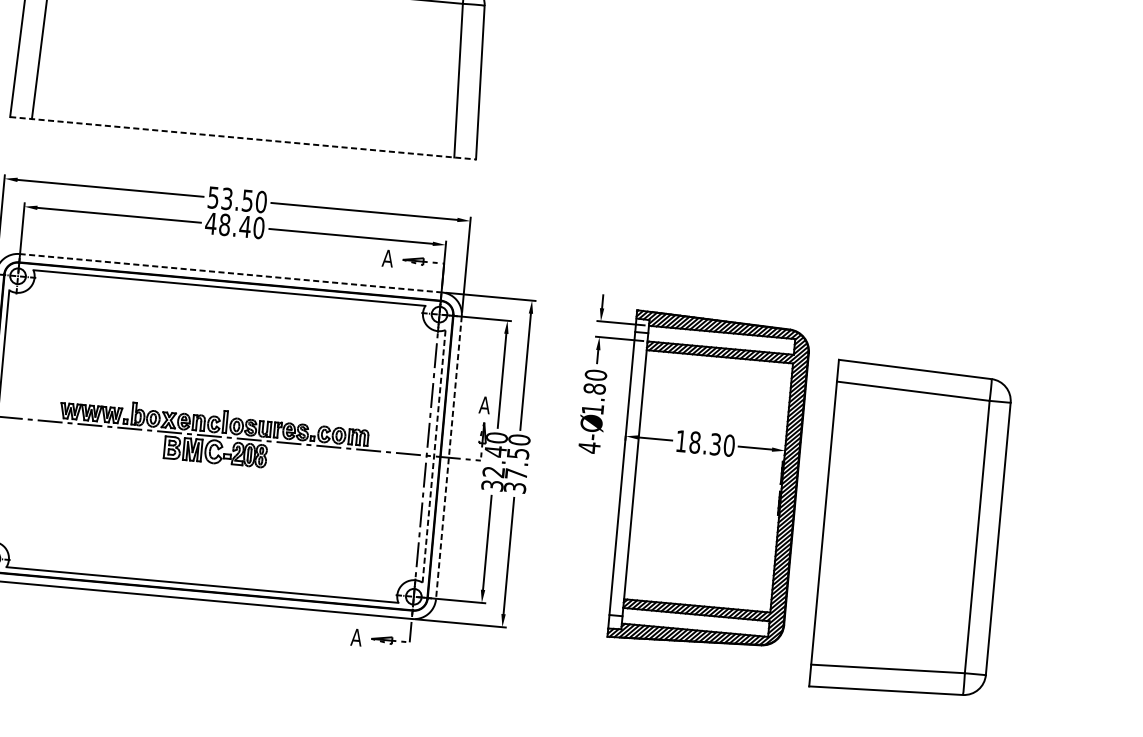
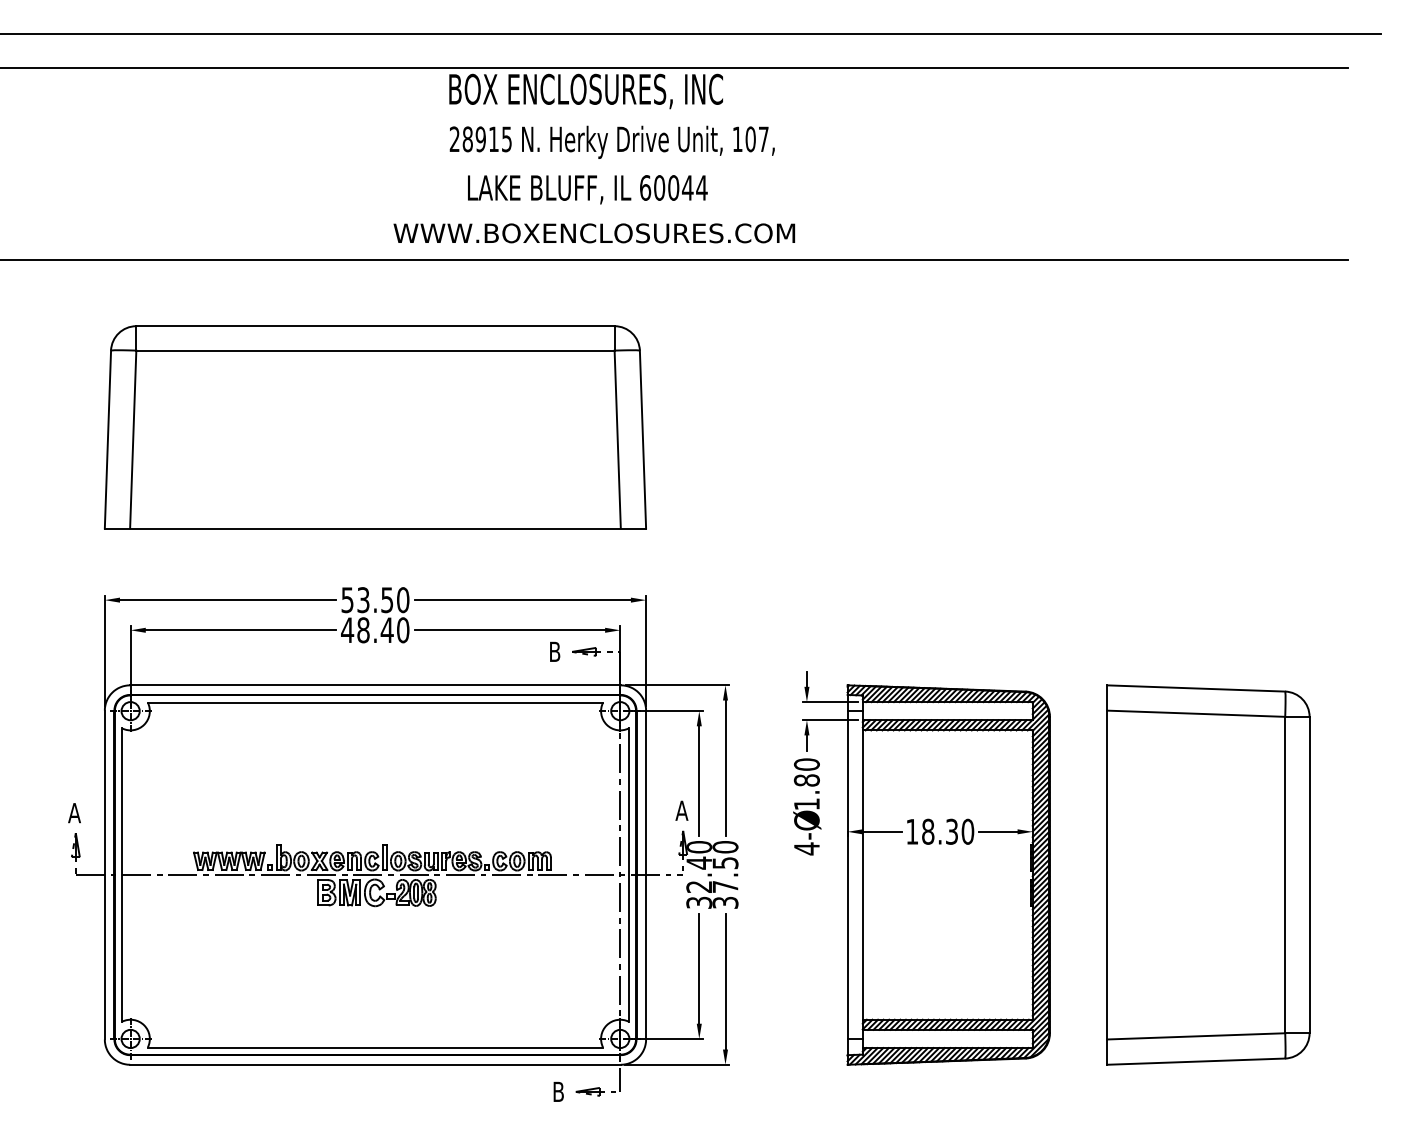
line: (243, 138) -> (375, 528), dashed -> solid
text: (387, 258) -> (554, 651), A -> B
line: (230, 273) -> (375, 685), dashed -> solid
line: (433, 456) -> (628, 875), dashed -> solid
line: (449, 458) -> (646, 875), dashed -> solid
part: (911, 530) -> (1208, 874), moved
text: (356, 637) -> (558, 1091), A -> B

